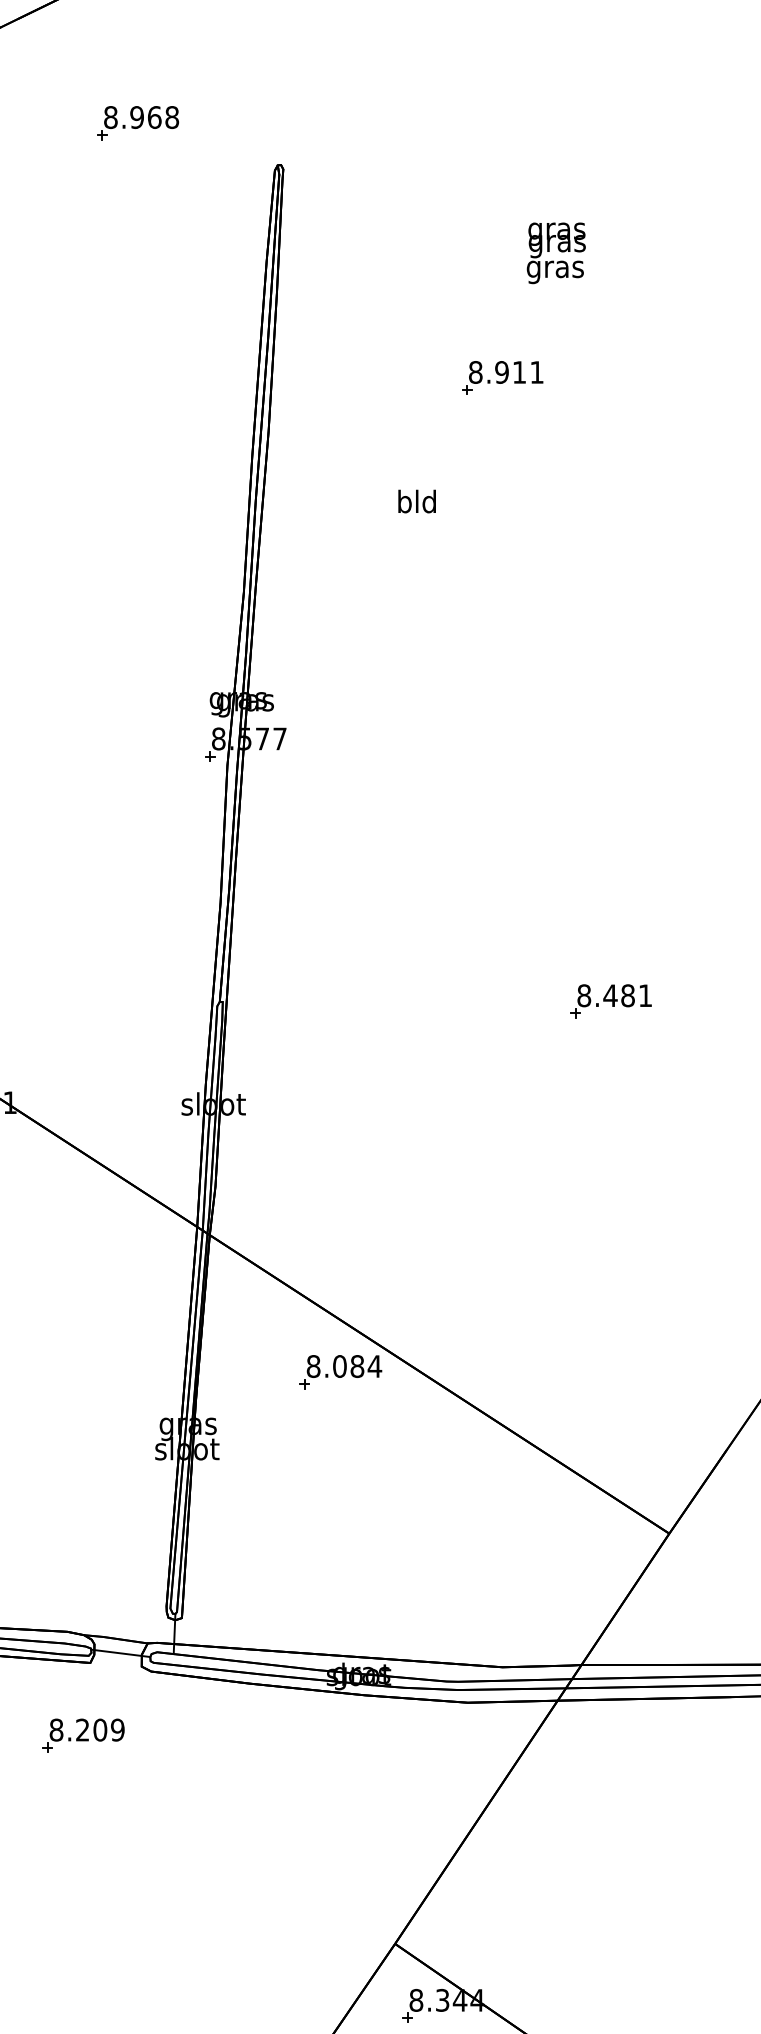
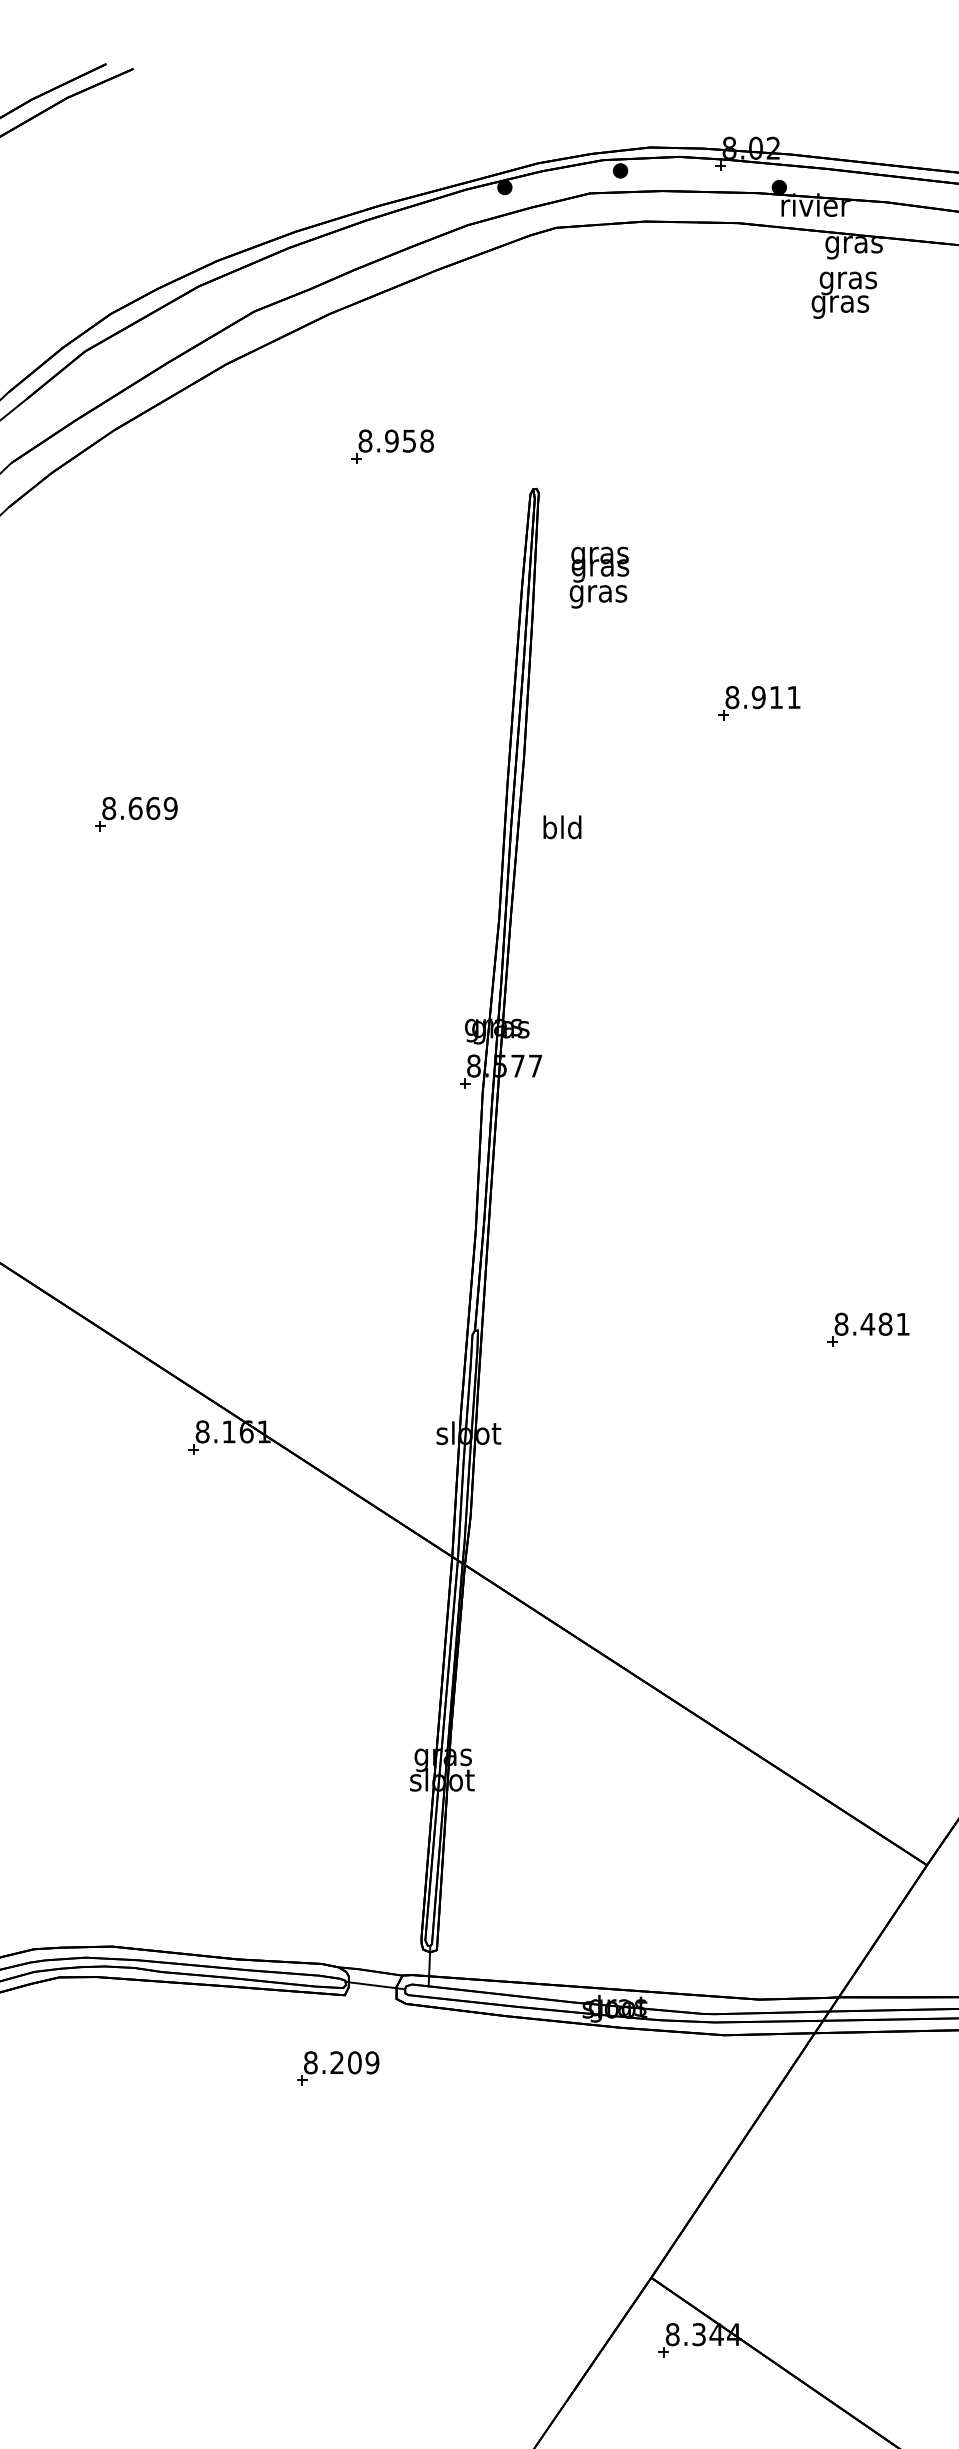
text: (154, 116) -> (409, 440), 8.968 -> 8.958
text: (556, 253) -> (599, 577), moved
text: (417, 501) -> (562, 827), moved
part: (340, 1371) -> (596, 1702), removed

